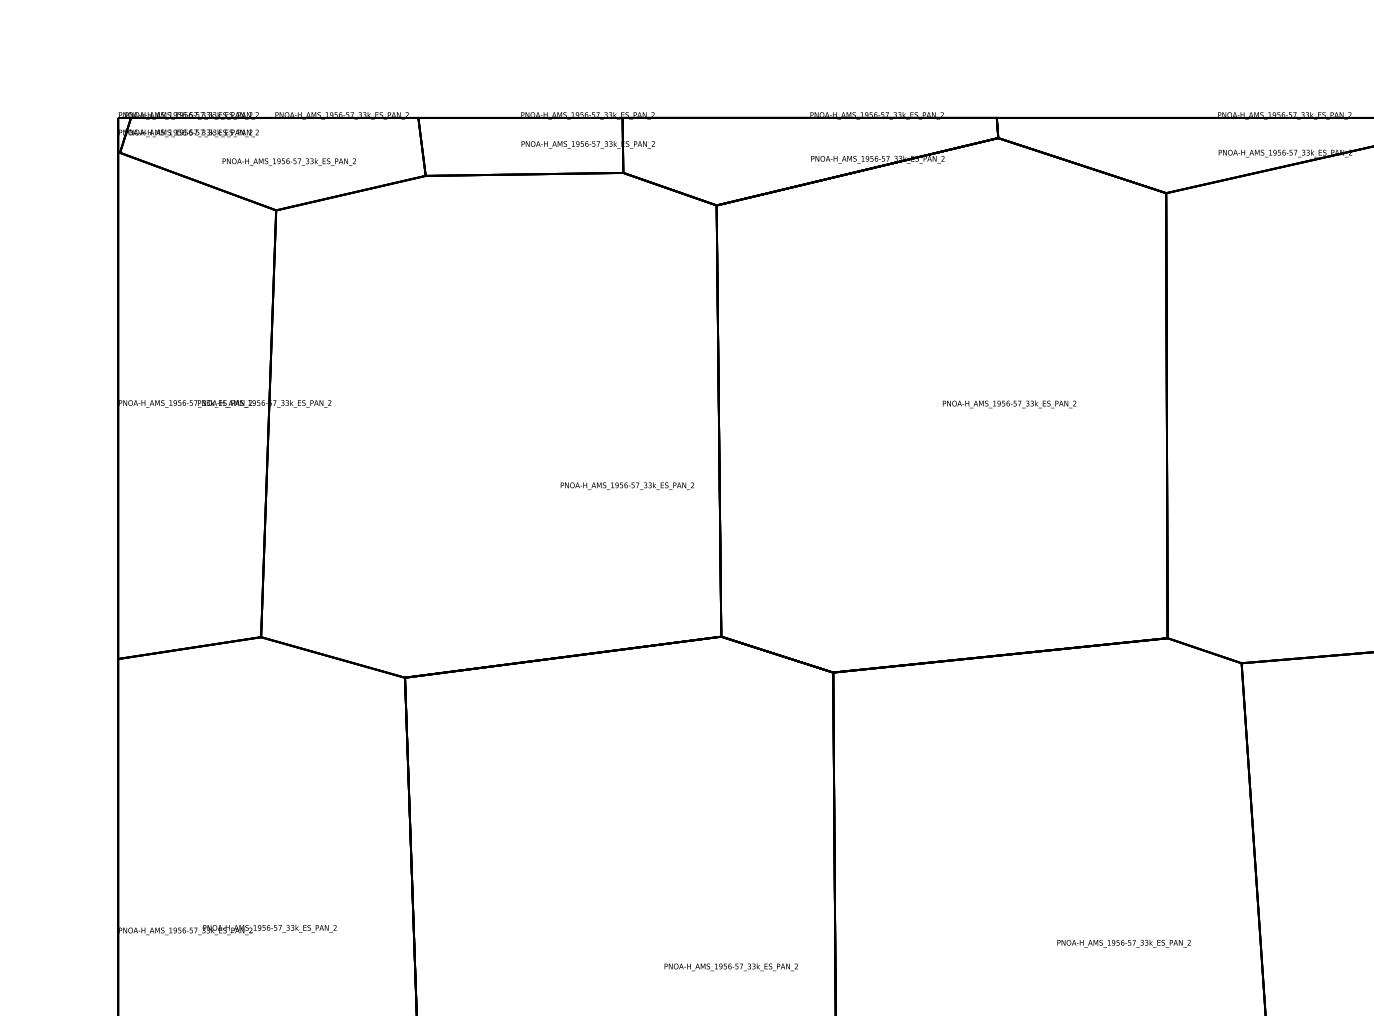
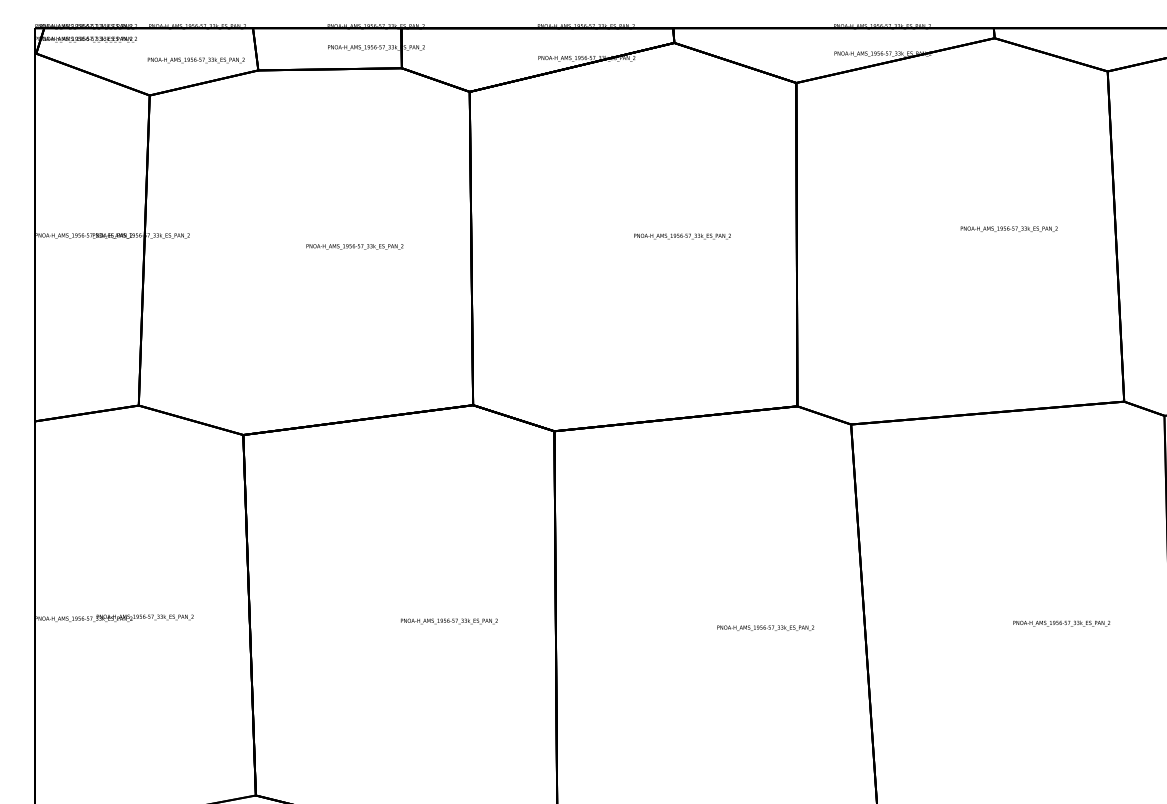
text: (288, 162) -> (195, 60), moved
text: (626, 485) -> (354, 246), moved
text: (731, 967) -> (449, 621), moved

